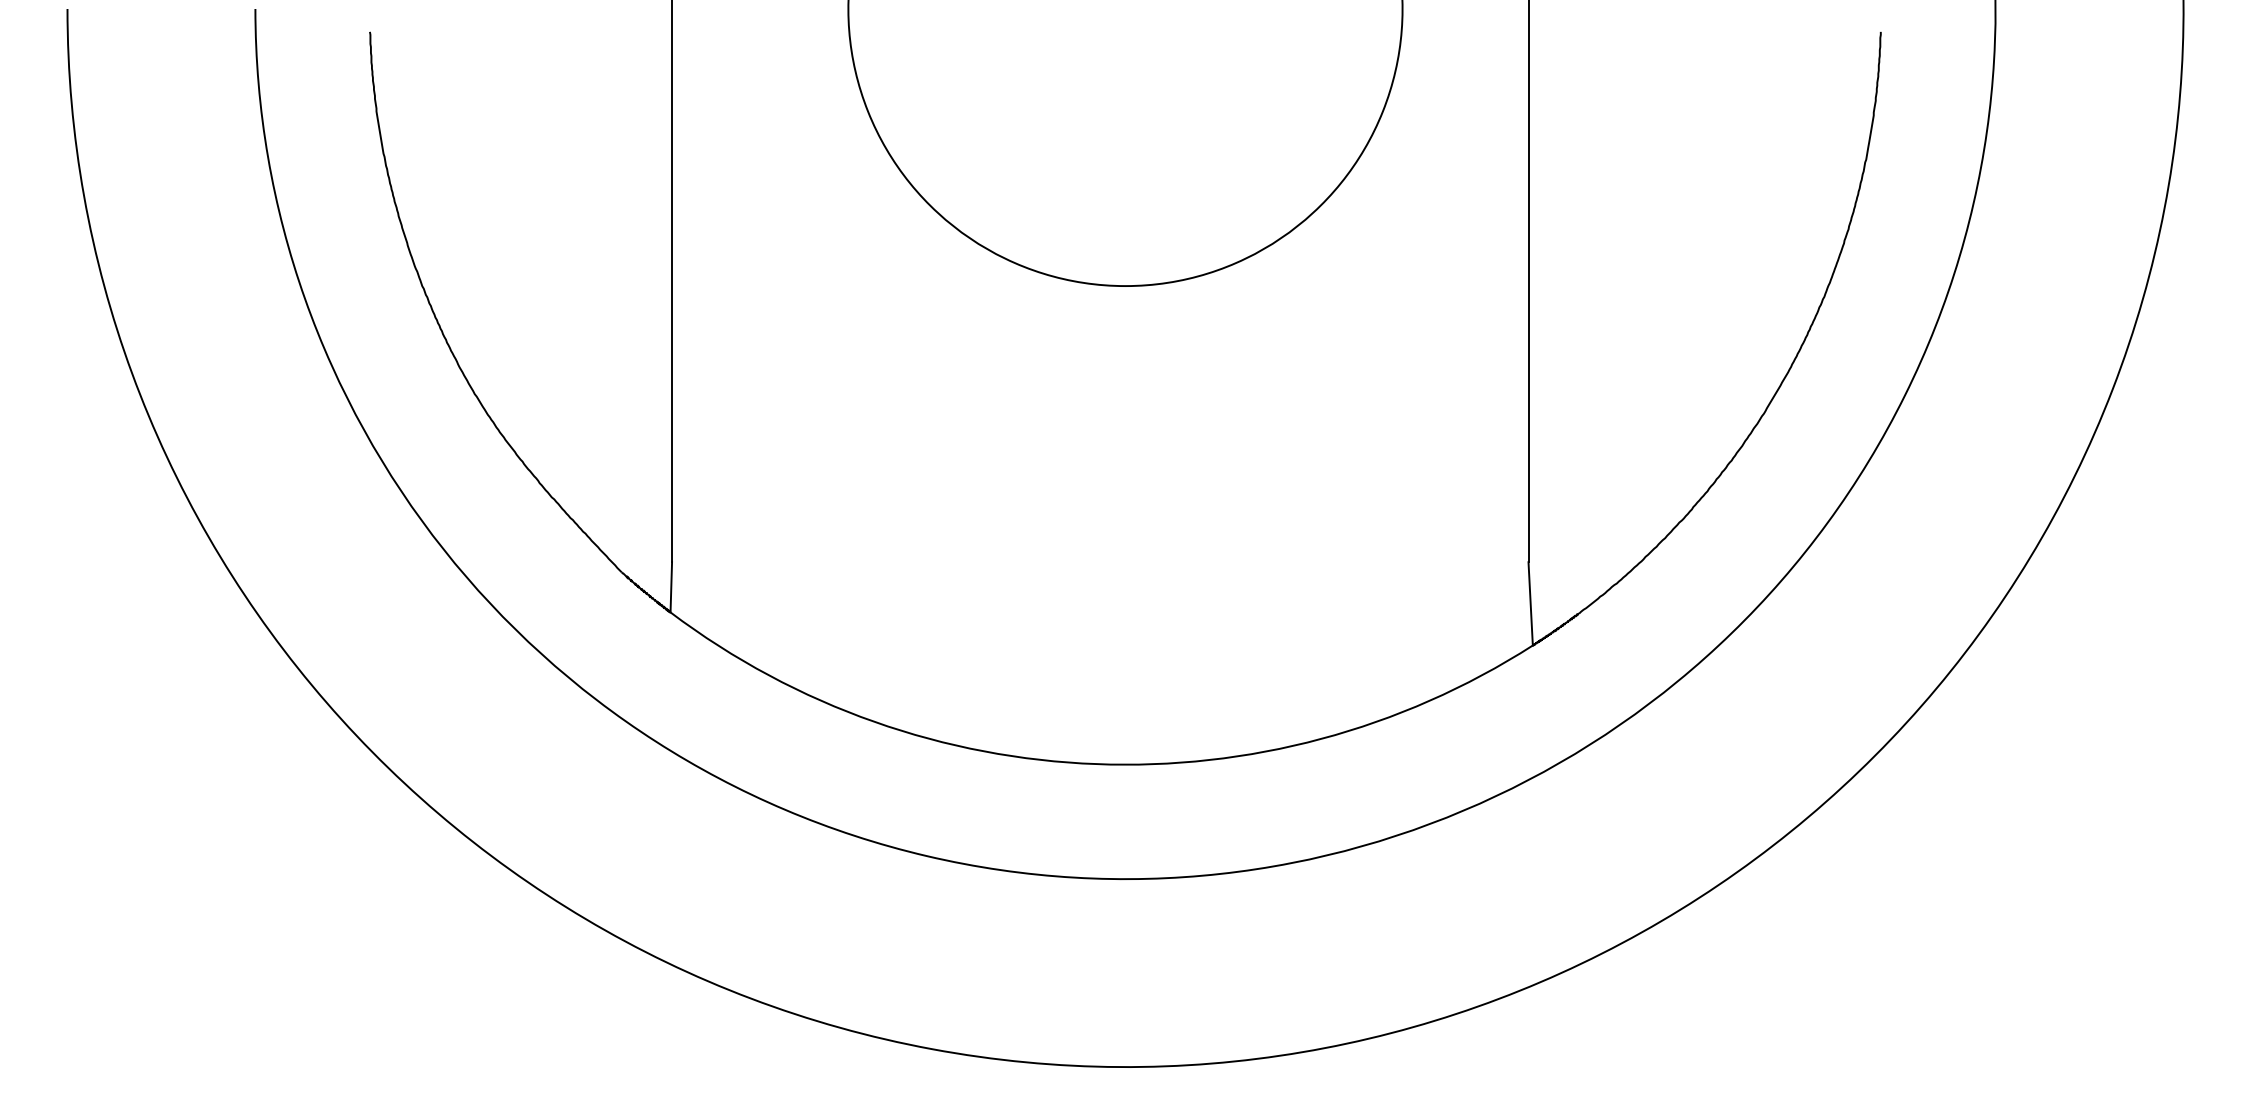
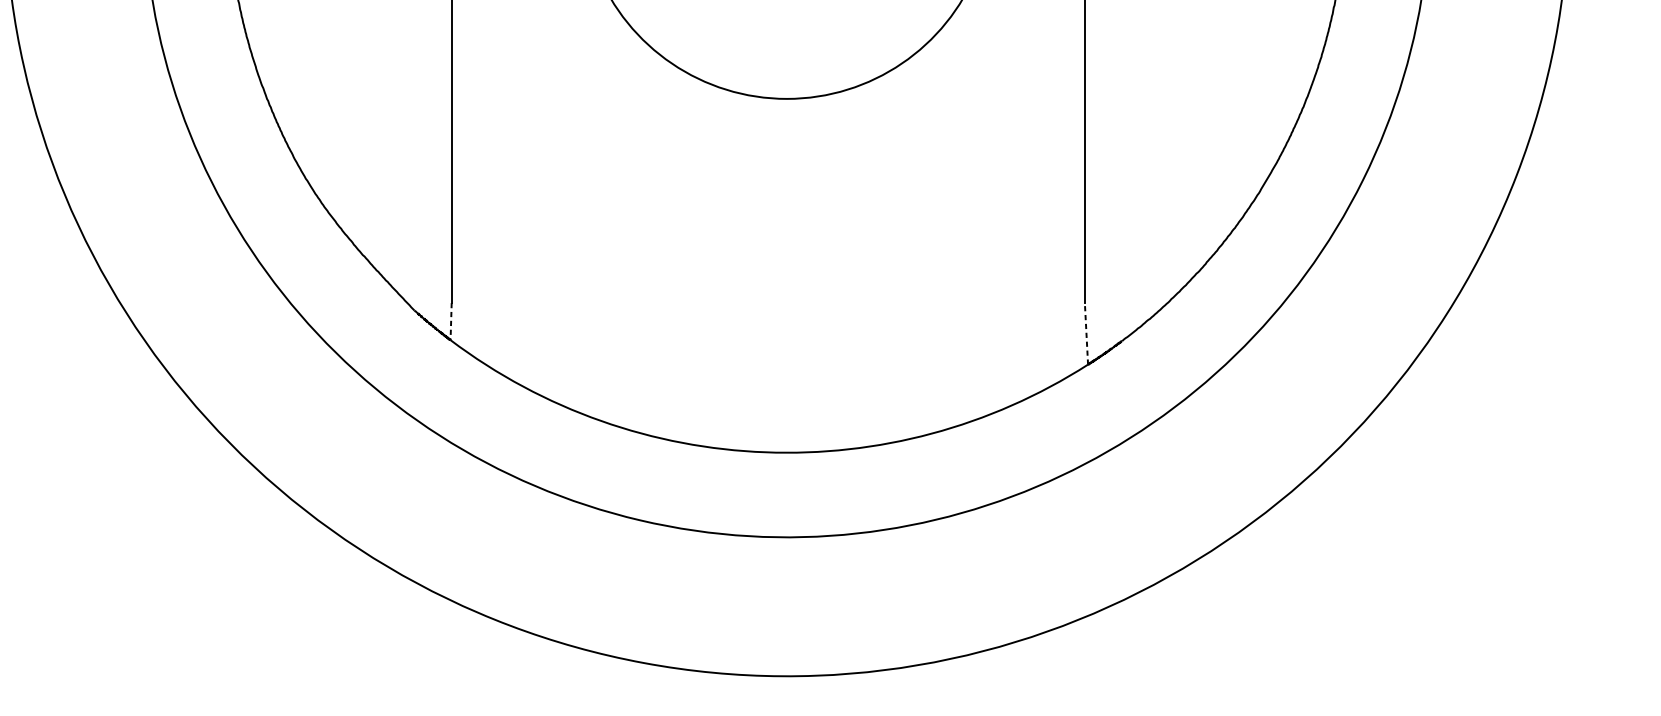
line: (671, 587) -> (451, 321), solid -> dashed
line: (1530, 603) -> (1086, 333), solid -> dashed

